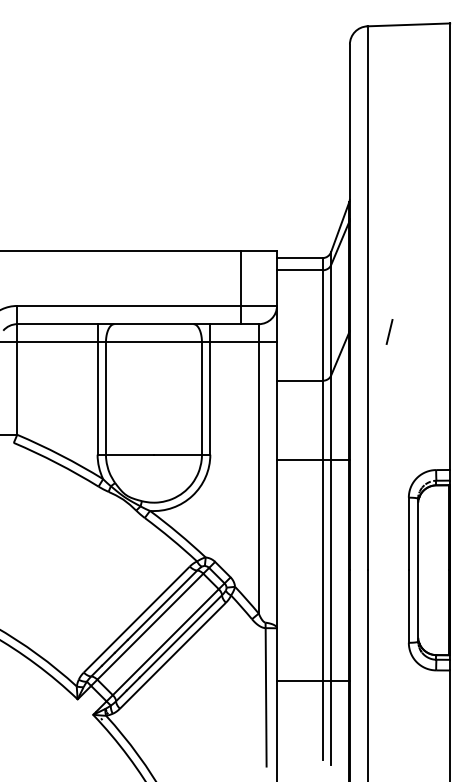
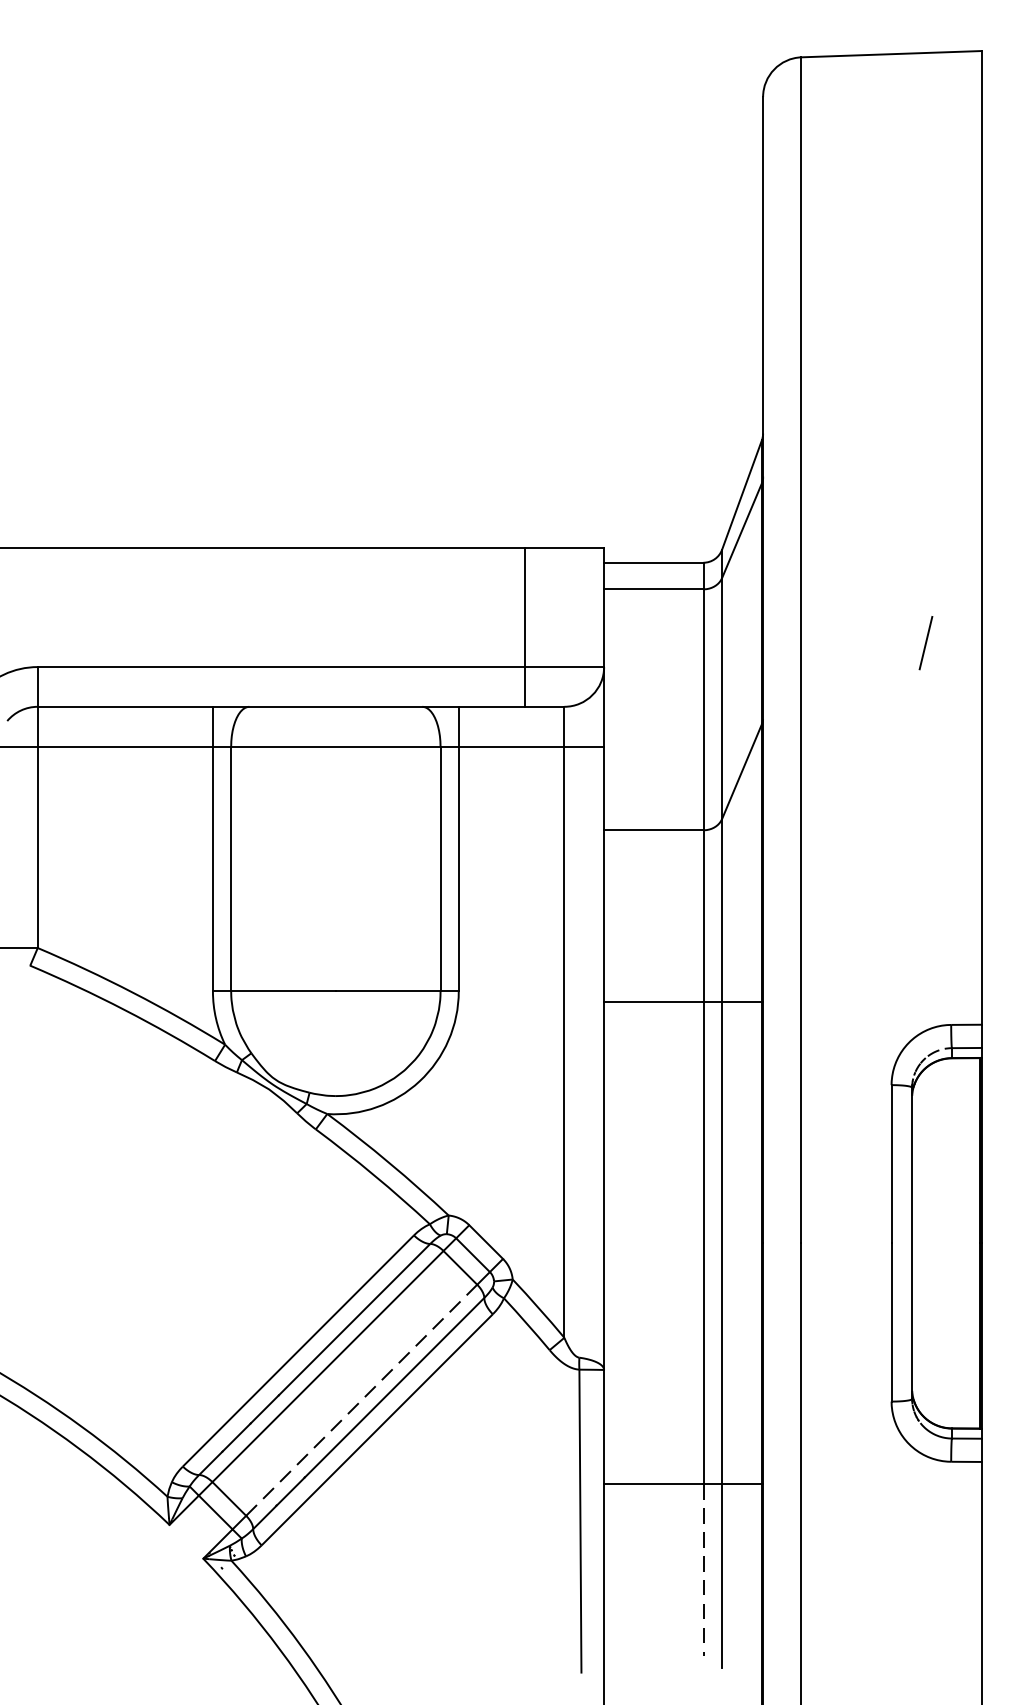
line: (389, 331) -> (925, 642), moved
line: (165, 642) -> (360, 1400), solid -> dashed
line: (322, 720) -> (703, 1571), solid -> dashed

